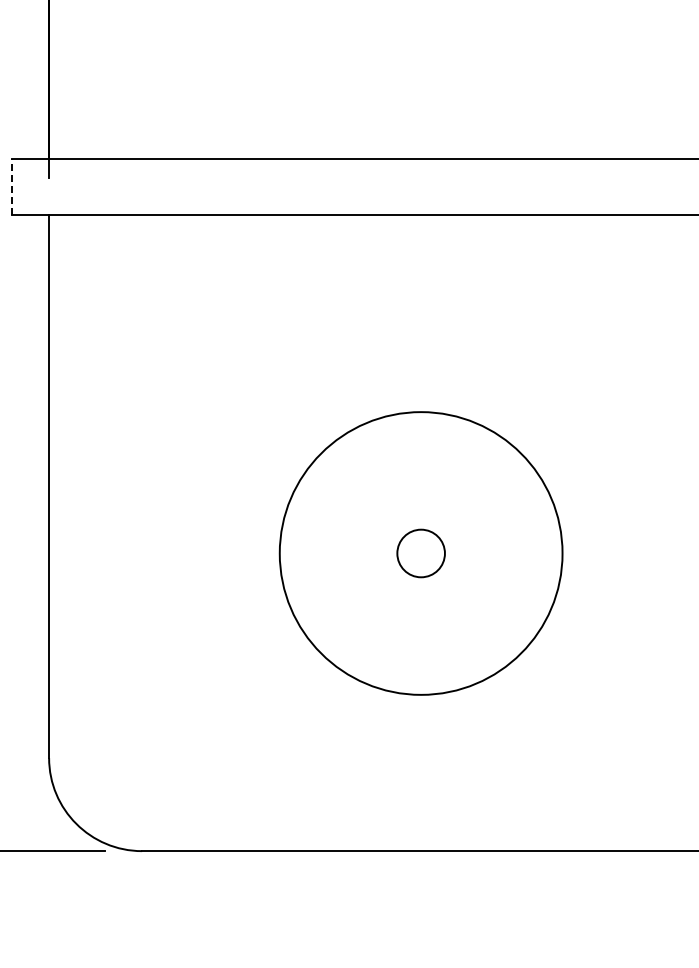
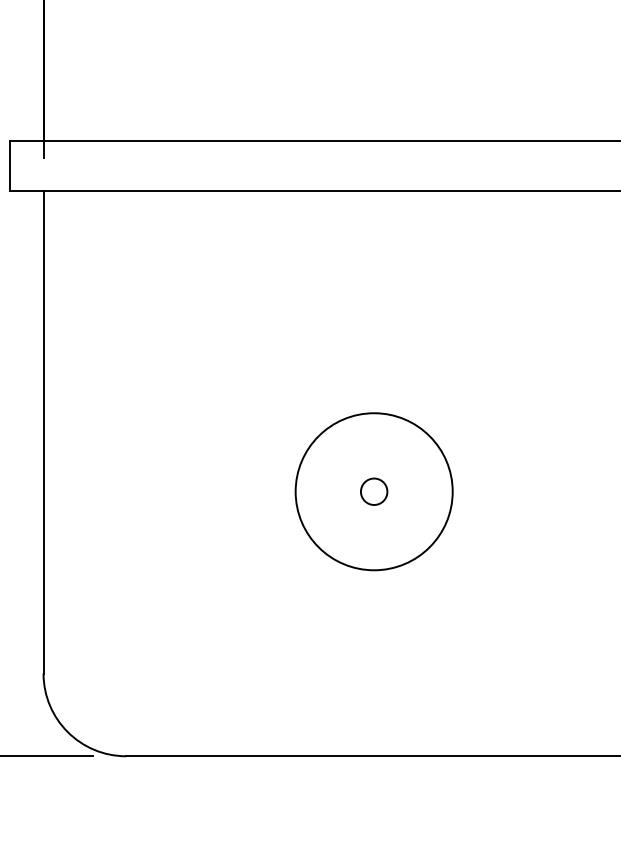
line: (11, 187) -> (10, 166), dashed -> solid
circle: (420, 553) -> (373, 491), size x0.62
circle: (421, 553) -> (374, 491), size x0.62

